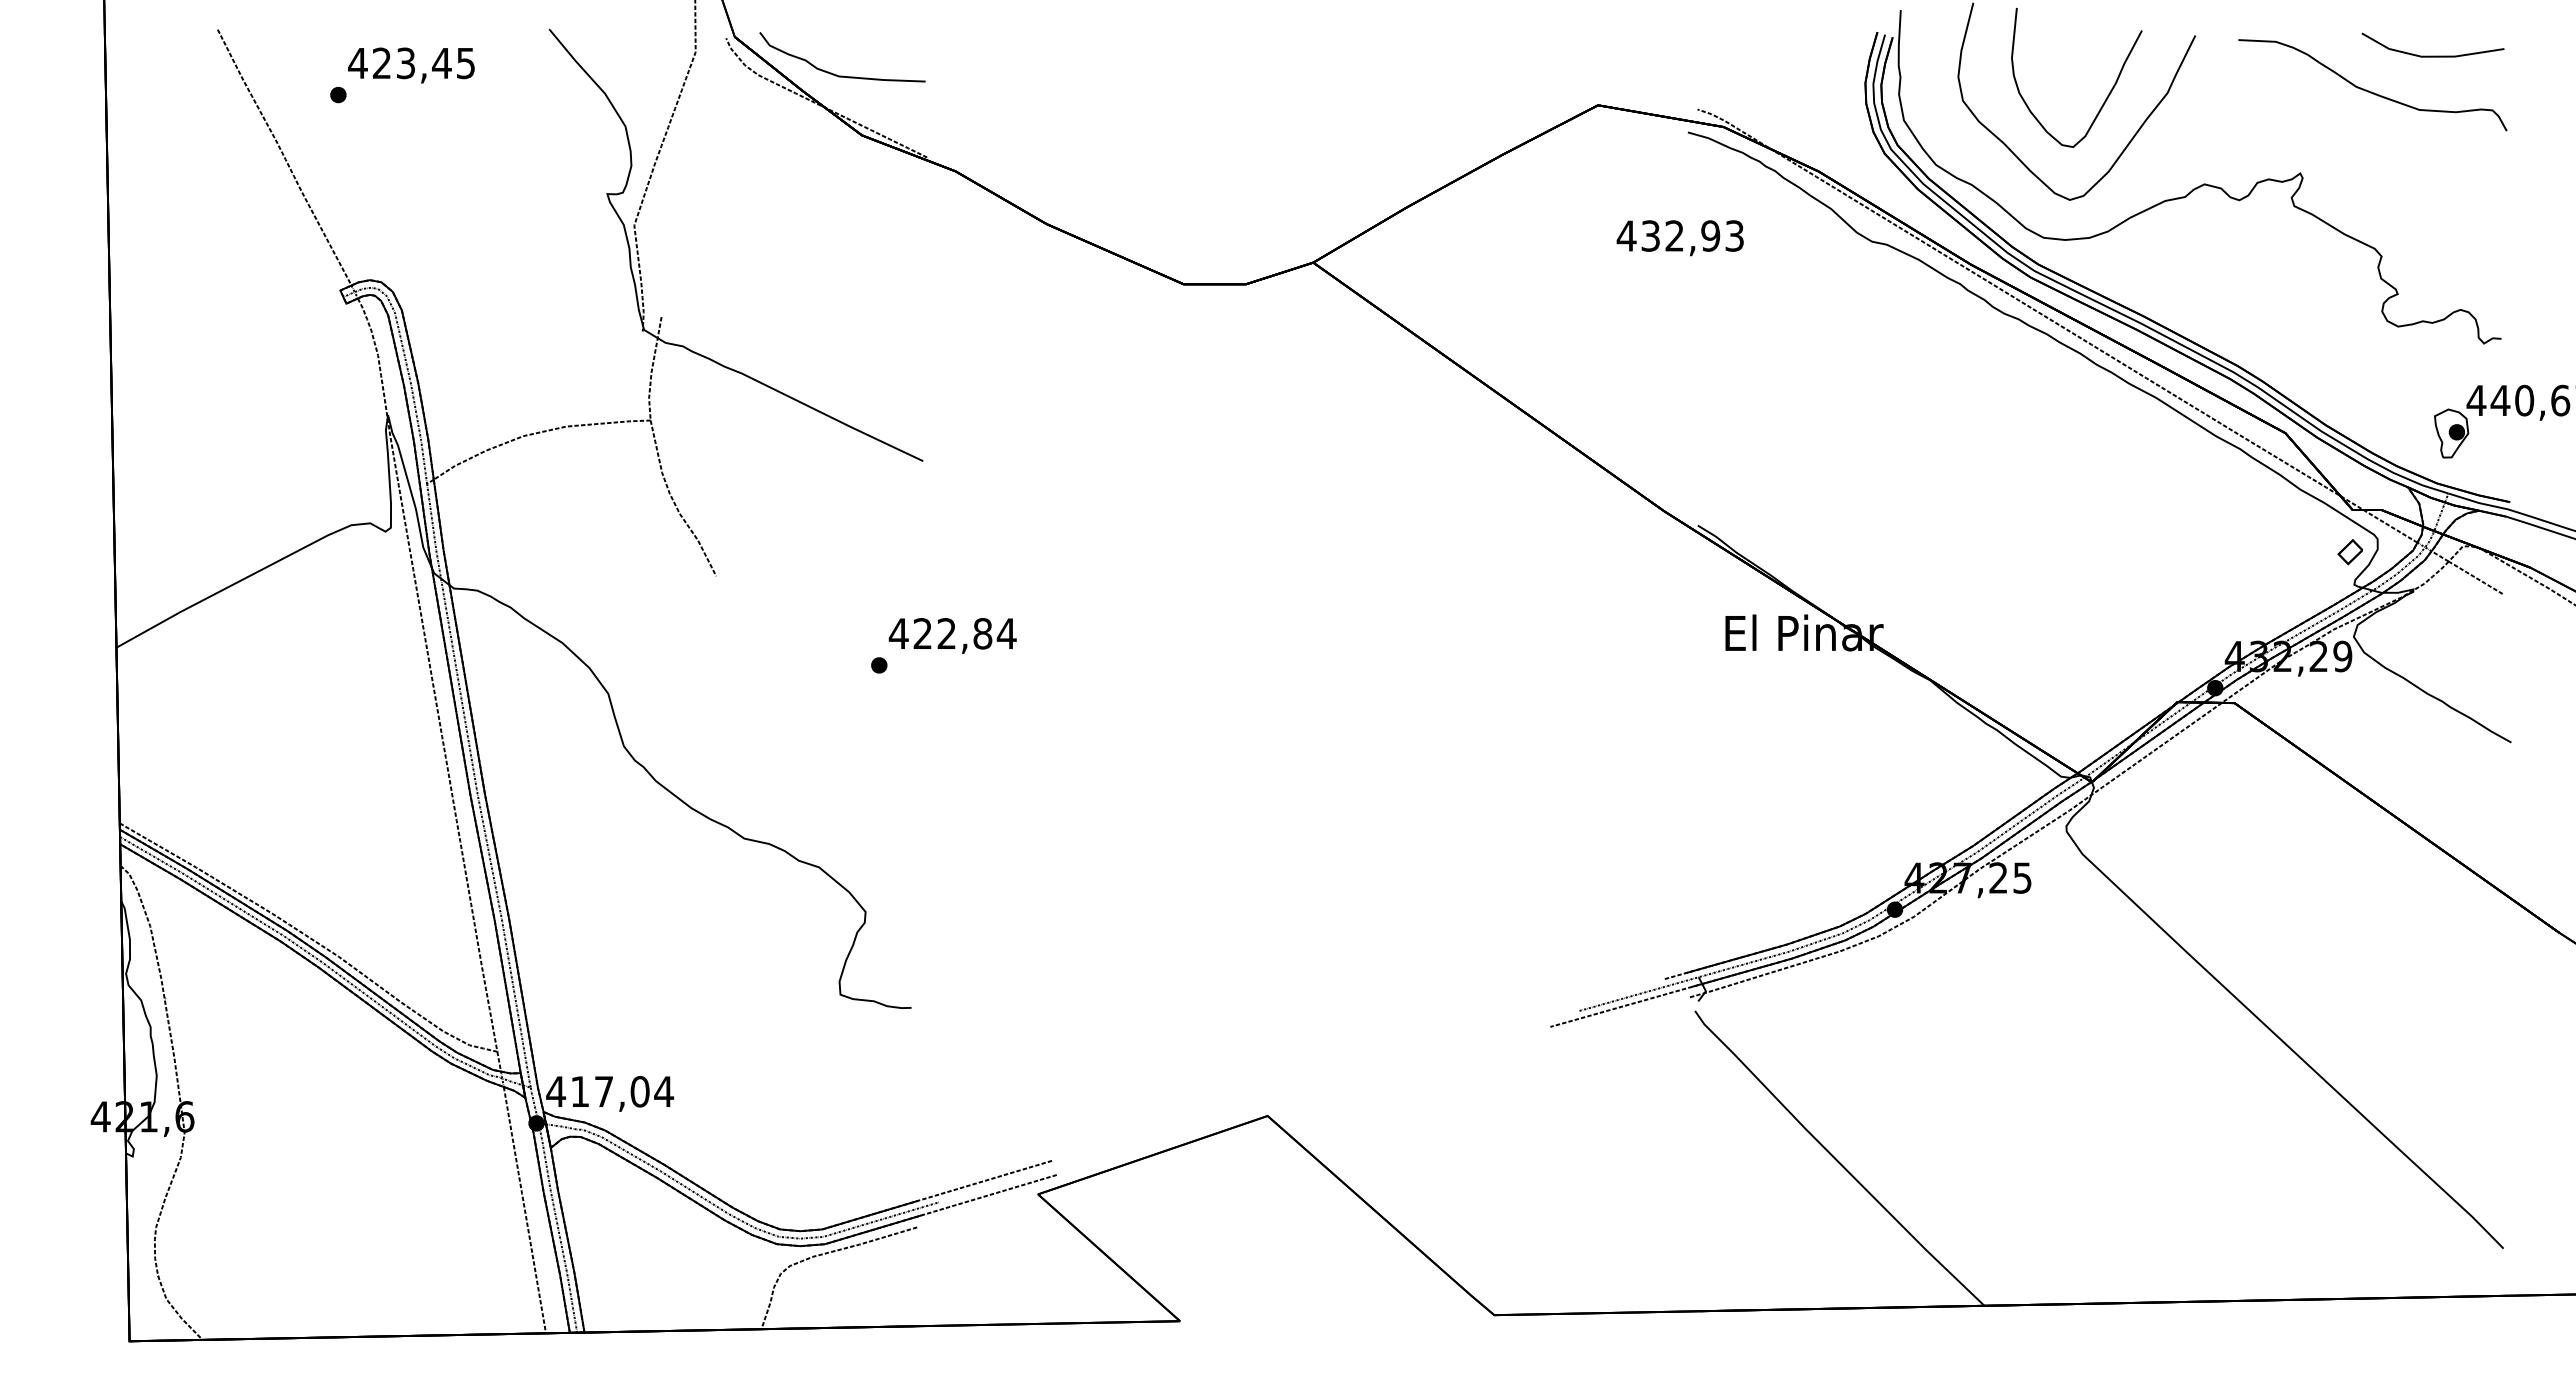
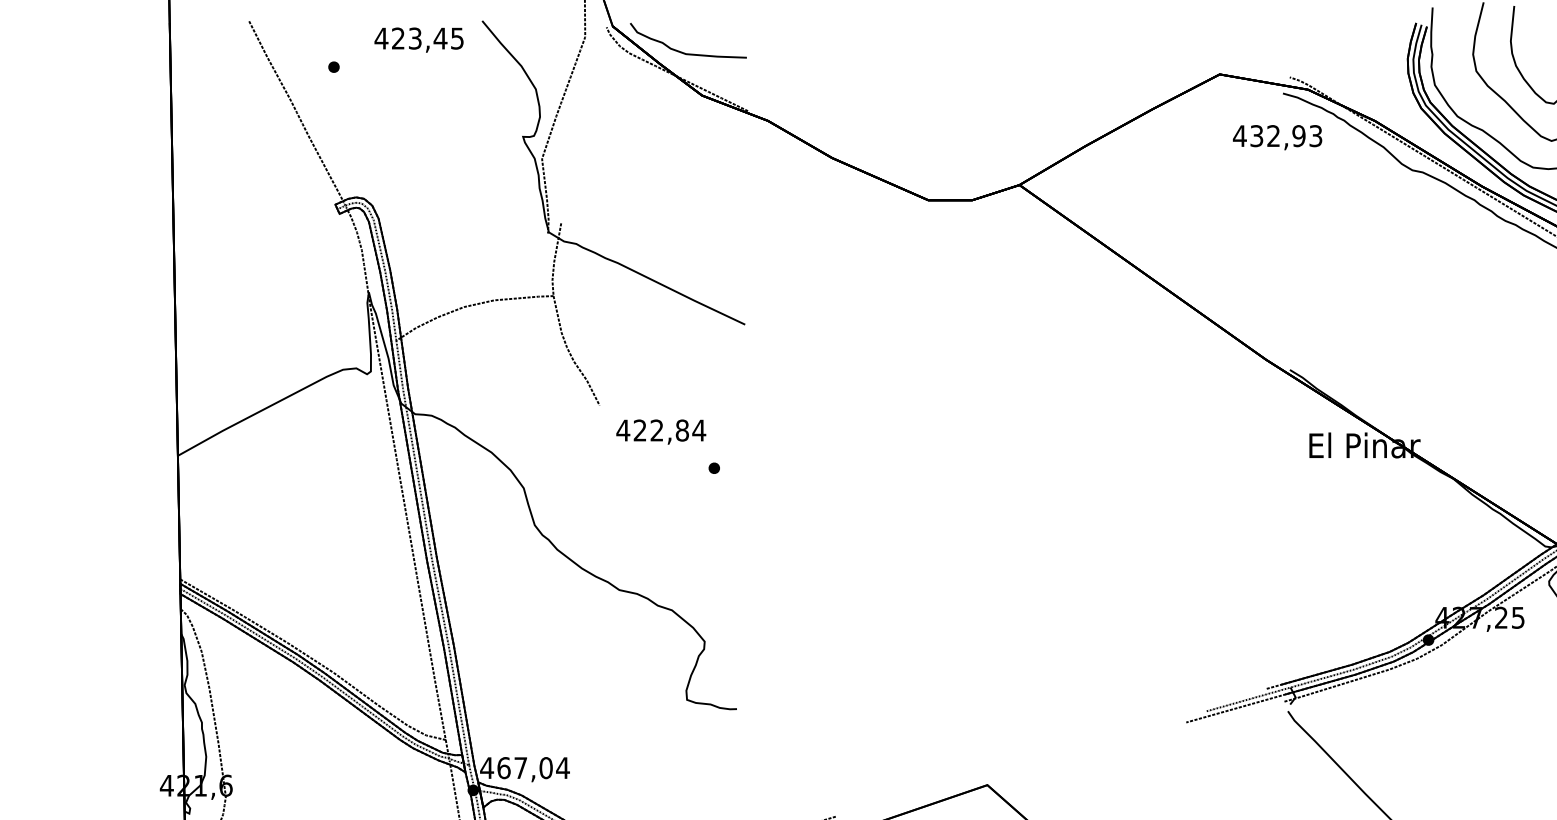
text: (411, 65) -> (419, 40), moved
text: (1679, 238) -> (1277, 137), moved
text: (952, 635) -> (661, 431), moved
text: (580, 1091) -> (504, 767), 417,04 -> 467,04

